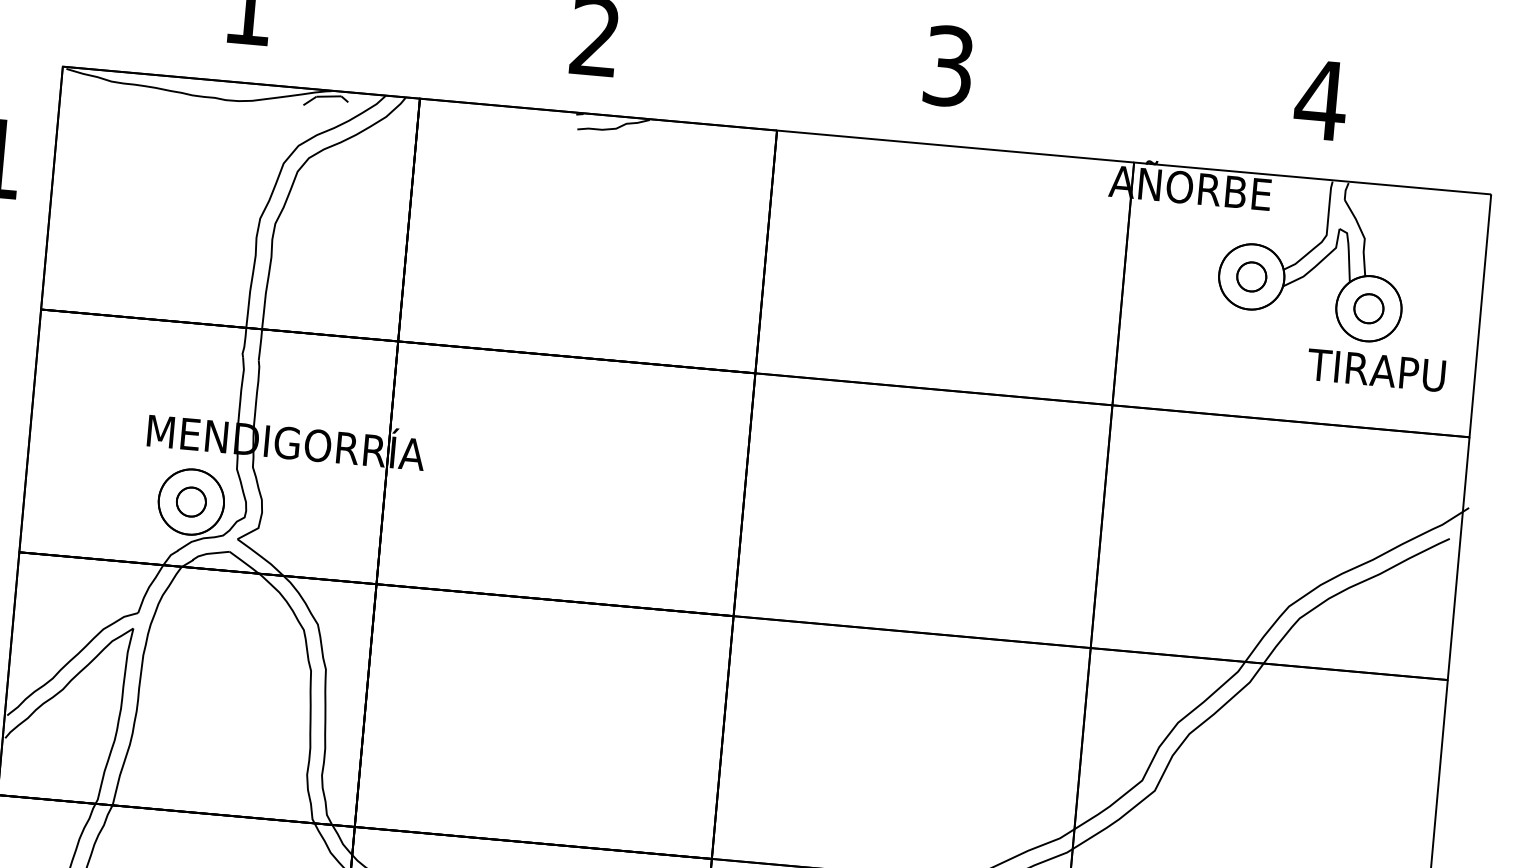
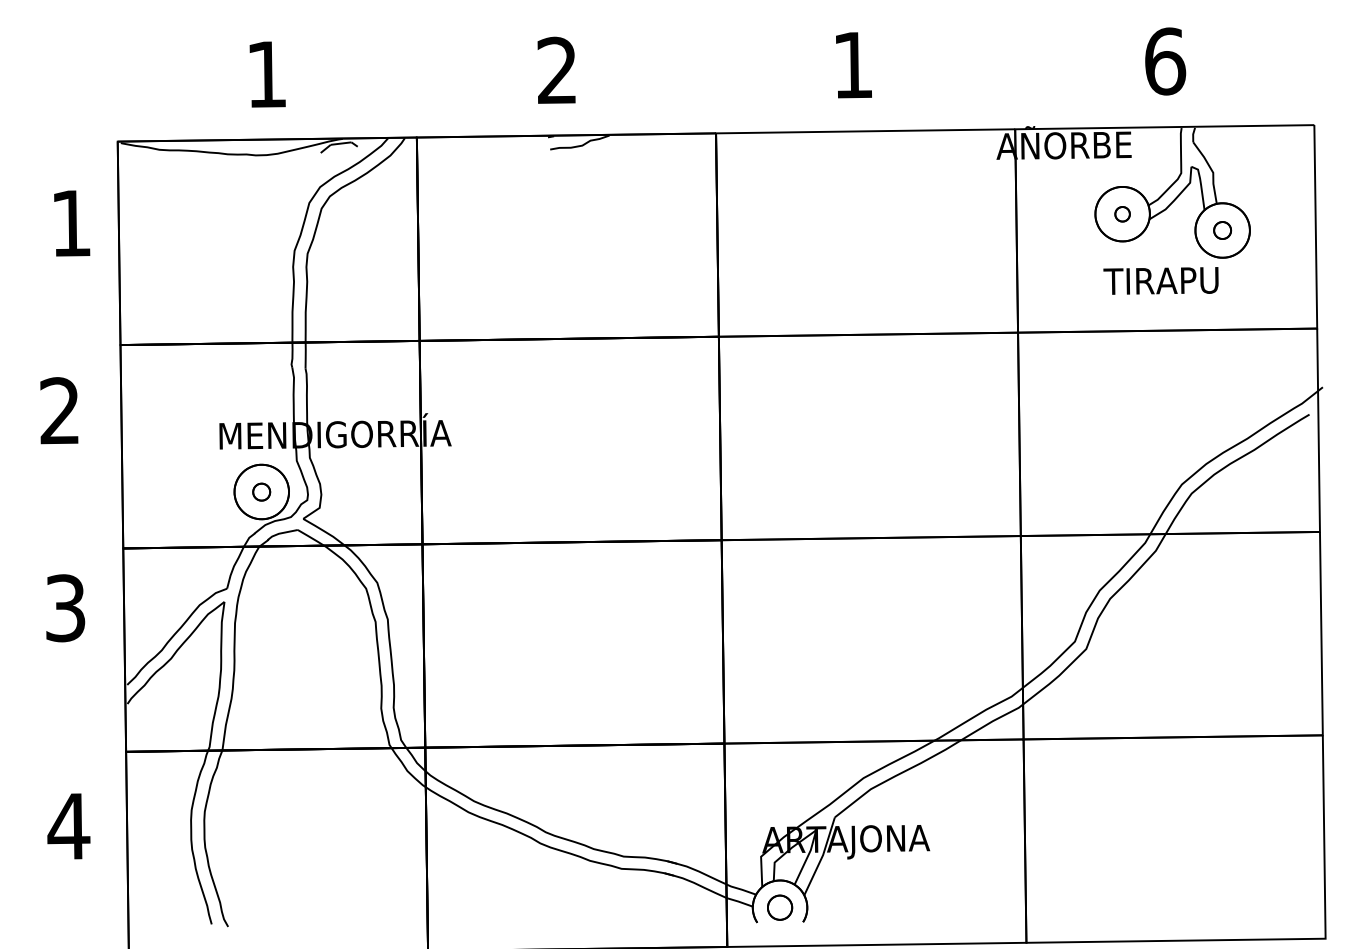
text: (949, 66) -> (853, 65), 3 -> 1
text: (1320, 100) -> (1164, 61), 4 -> 6
part: (1251, 277) -> (1122, 214), size x0.6
part: (1368, 308) -> (1222, 230), size x0.7
text: (1375, 369) -> (1160, 280), moved
part: (191, 502) -> (261, 492), size x0.7

